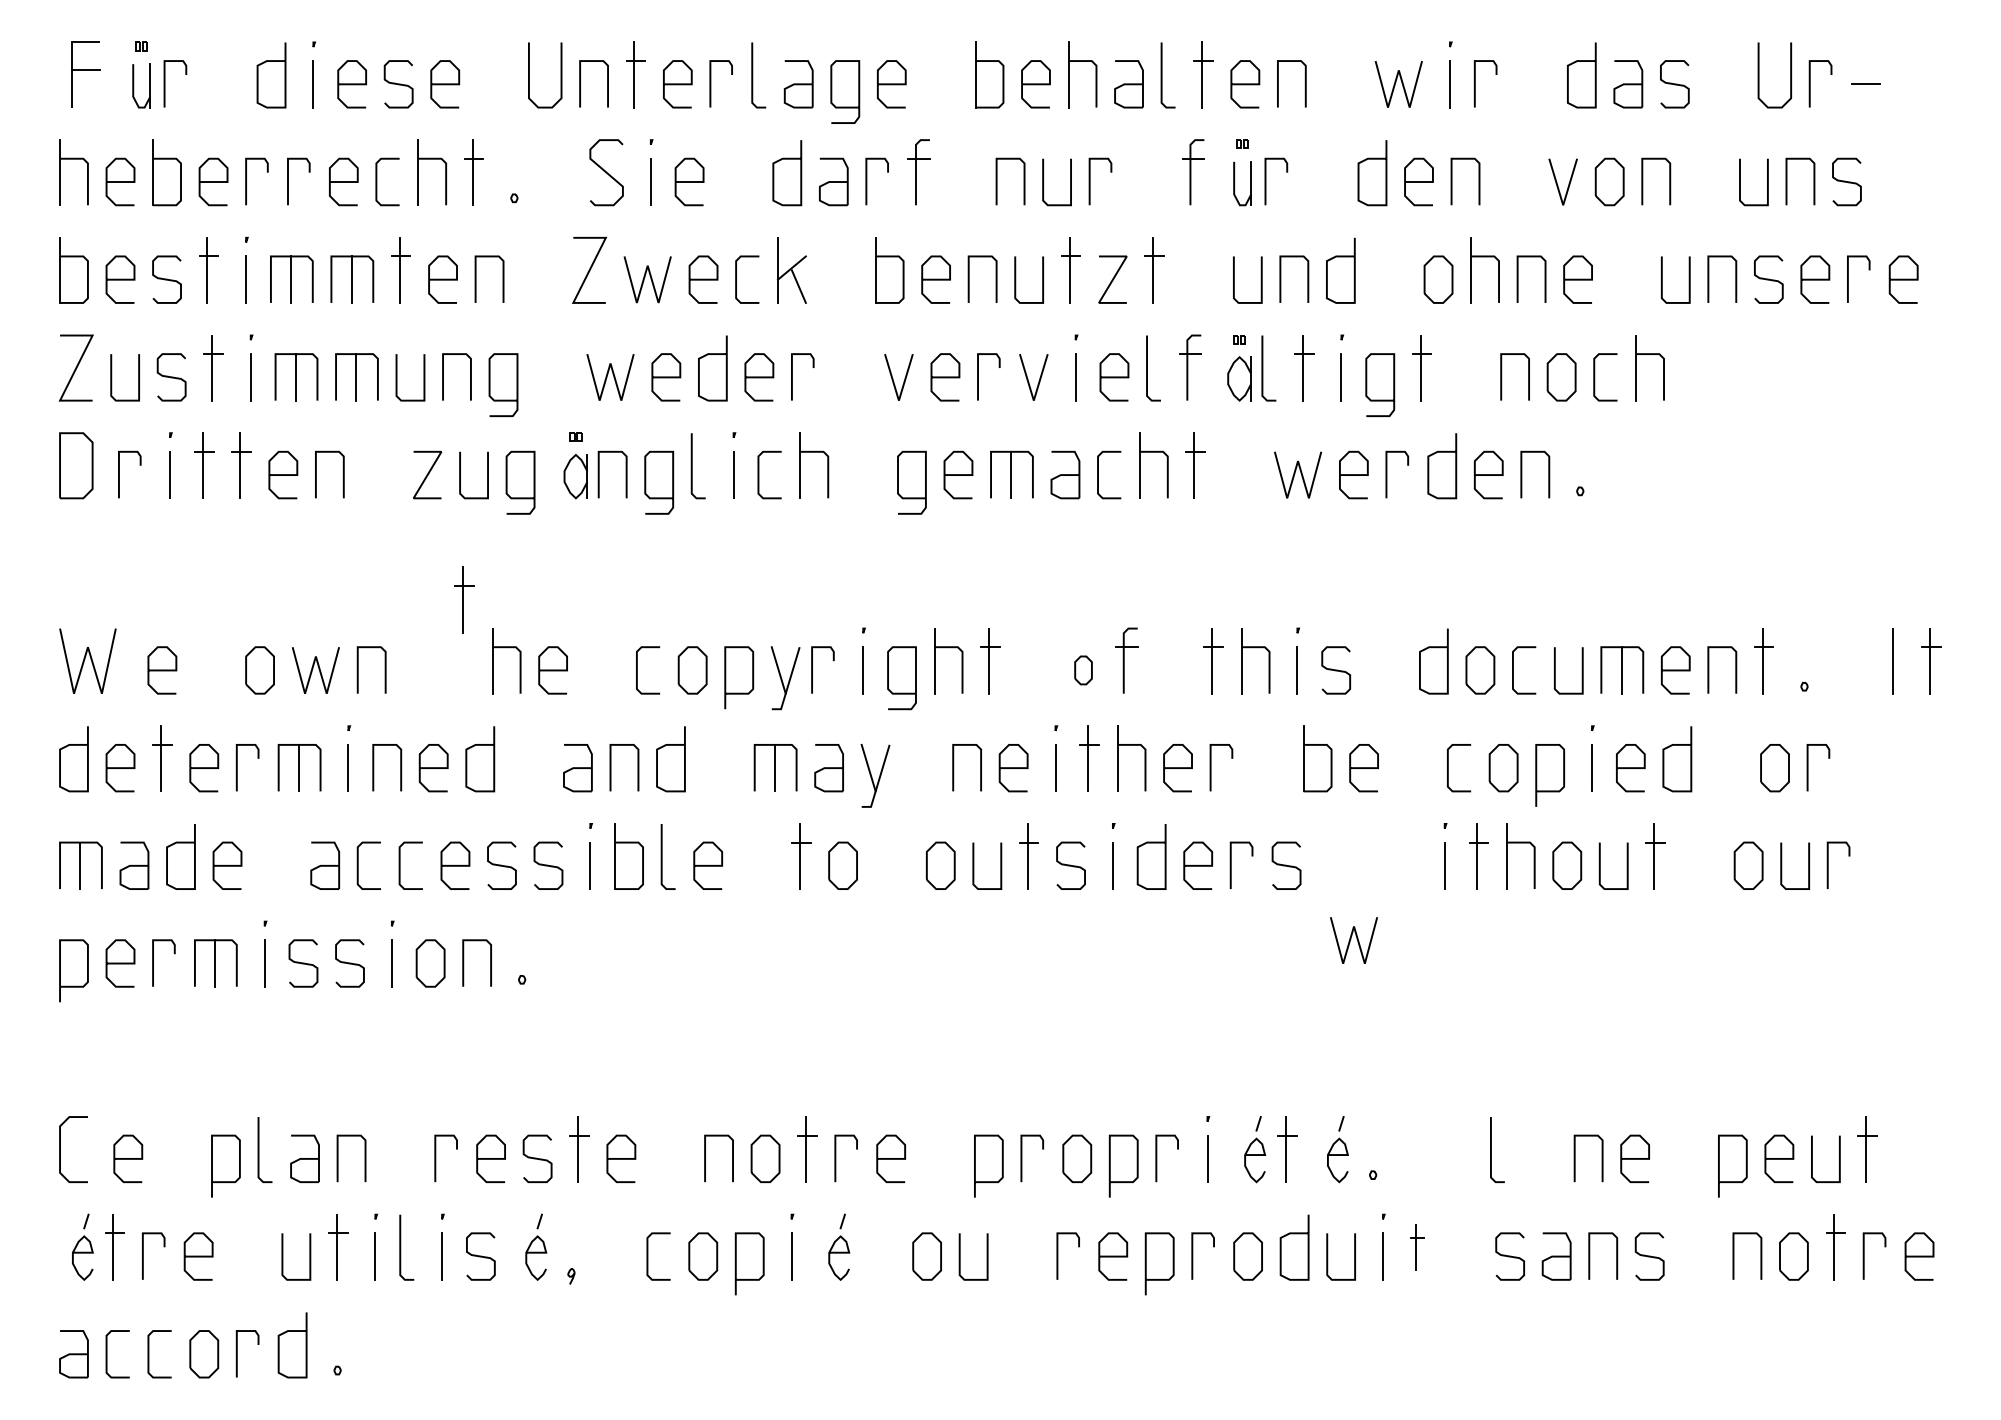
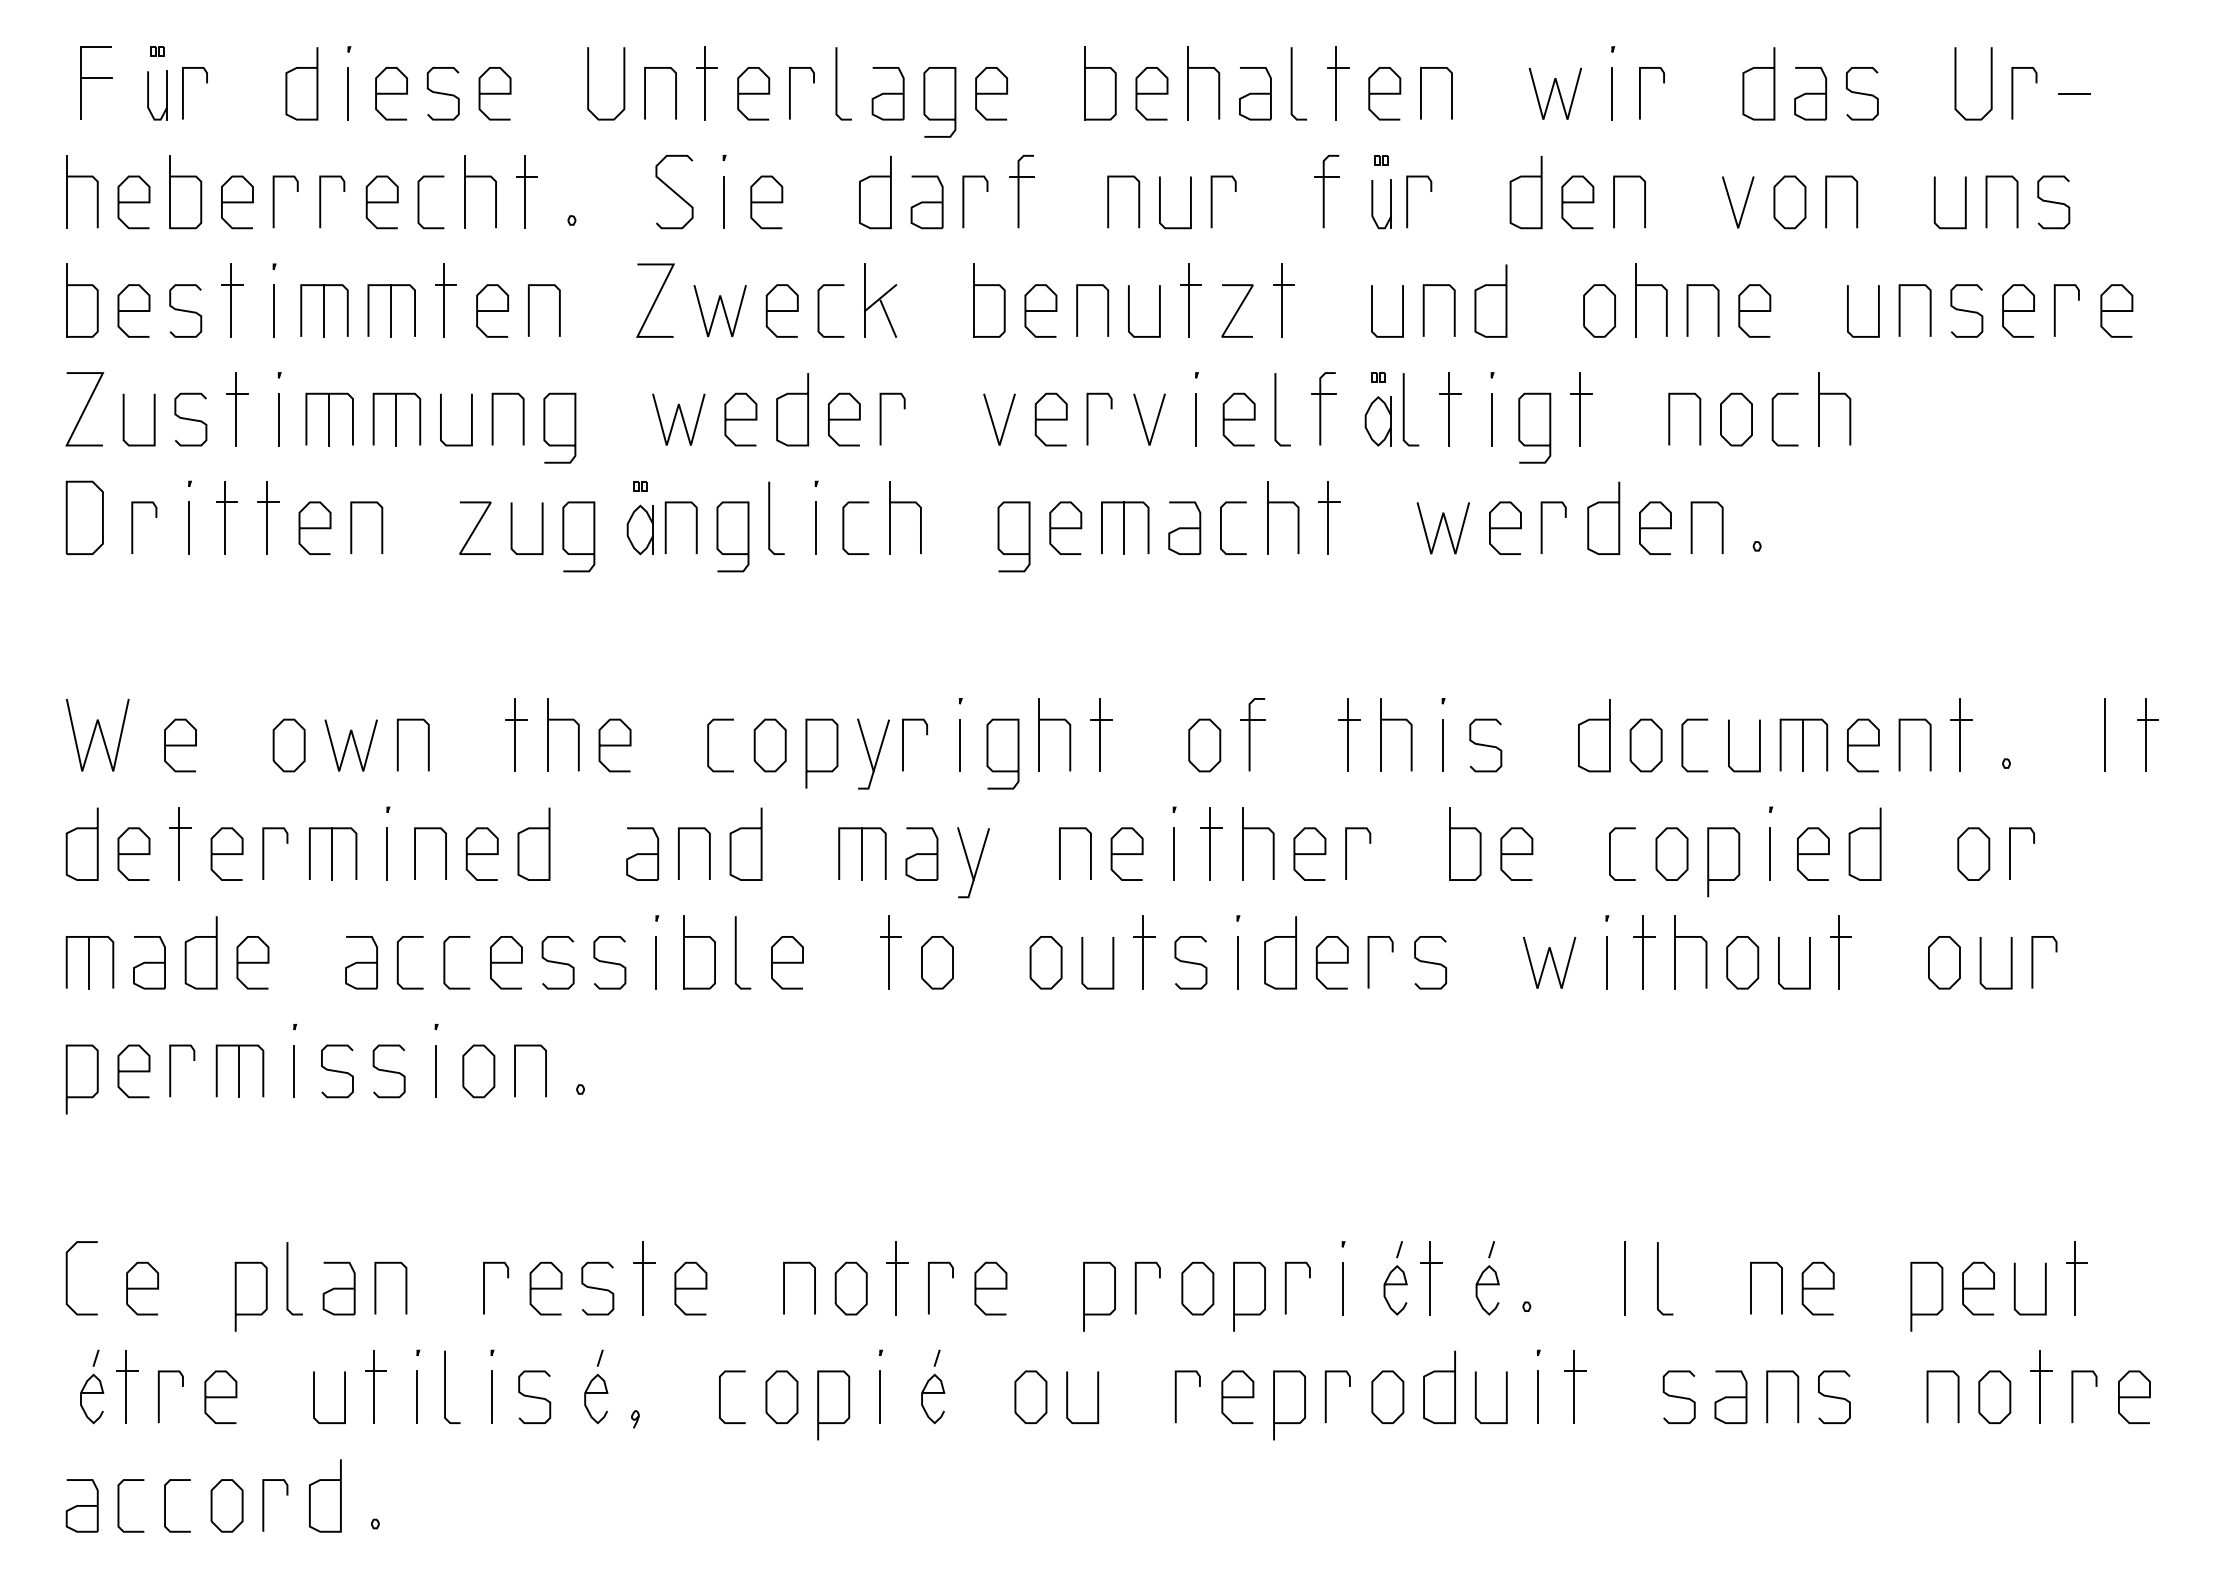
part: (464, 599) -> (516, 734), moved
part: (1083, 670) -> (1204, 745), size x1.67
line: (1351, 940) -> (1546, 962), moved
line: (1461, 1149) -> (1625, 1278), added
part: (1416, 1246) -> (1575, 1386), size x1.43

